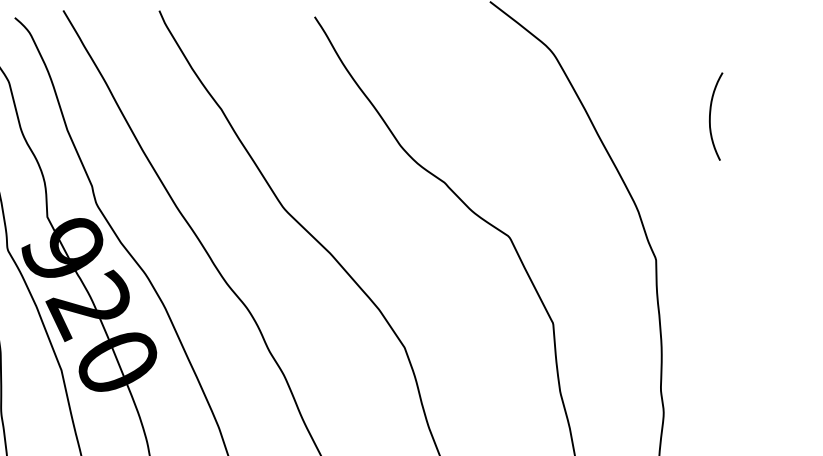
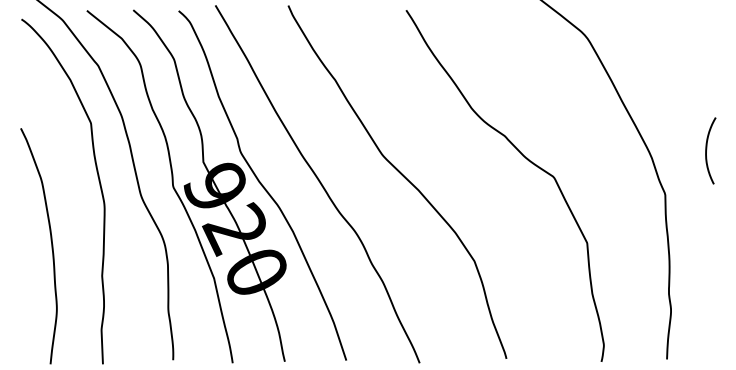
curve: (711, 114) -> (707, 149), moved

